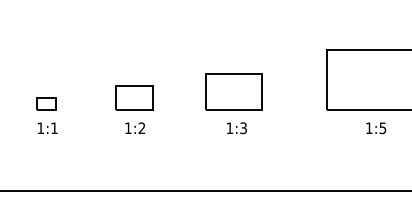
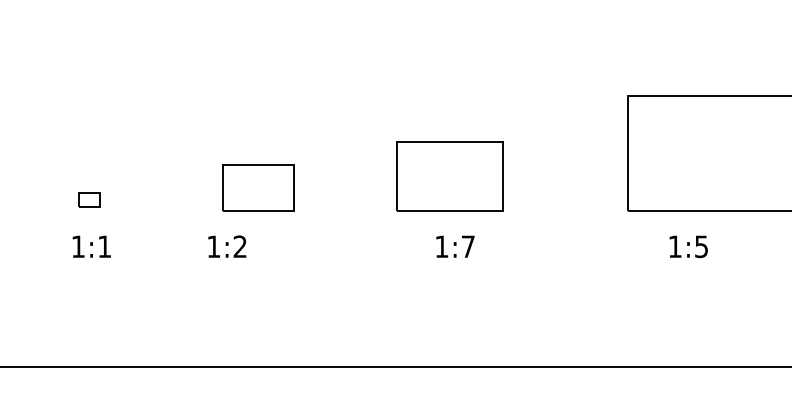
part: (46, 103) -> (89, 199), size x0.6
text: (134, 127) -> (225, 245), moved
text: (243, 128) -> (468, 247), 1:3 -> 1:7
text: (376, 128) -> (689, 247), moved

